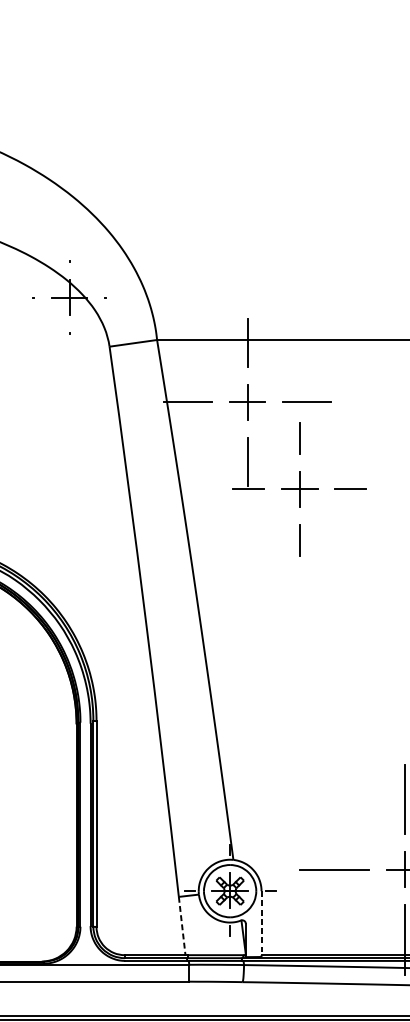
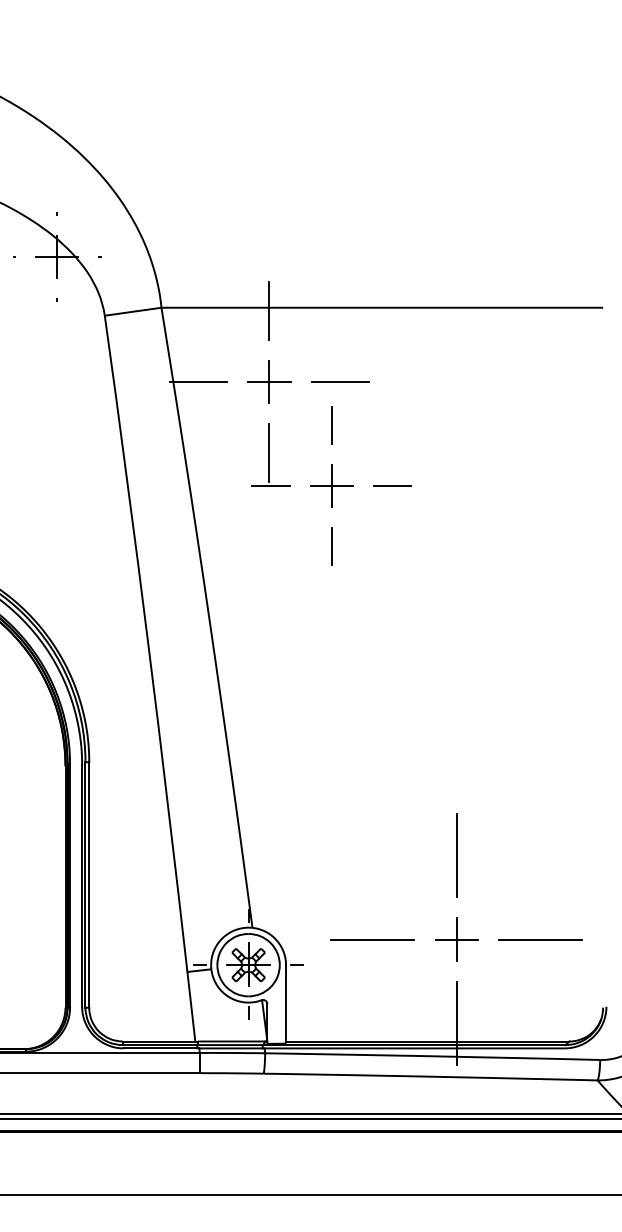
line: (261, 923) -> (286, 1003), dashed -> solid
line: (182, 925) -> (191, 1006), dashed -> solid

